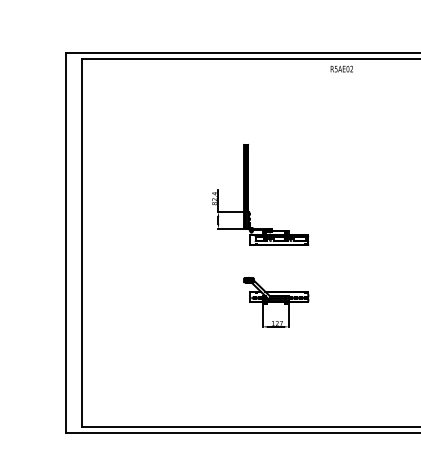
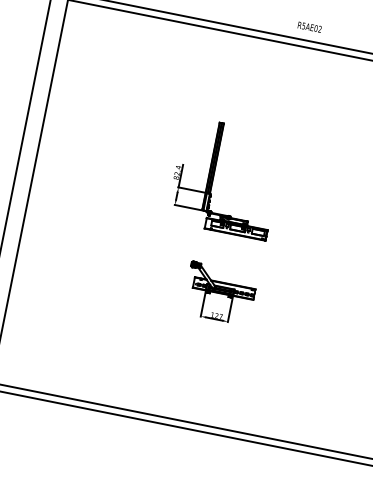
text: (341, 68) -> (309, 26), moved

